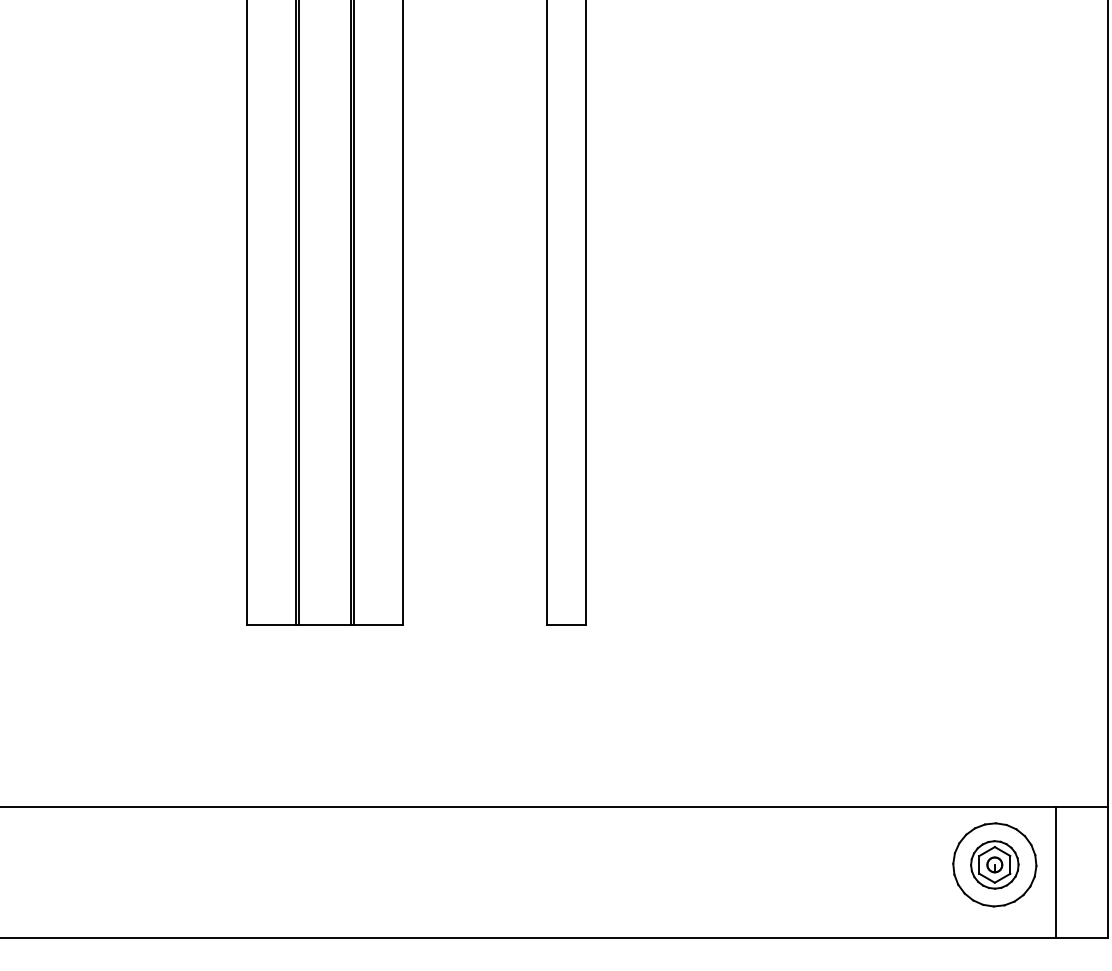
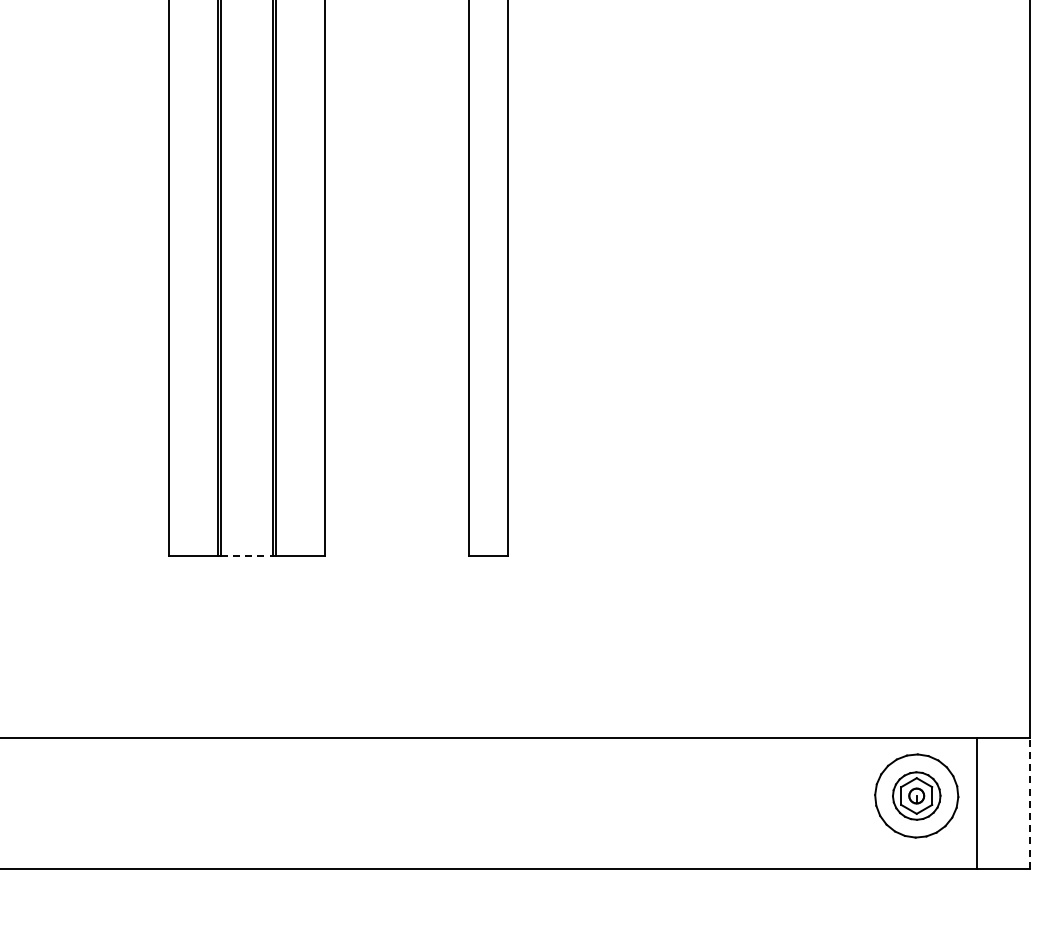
line: (325, 624) -> (247, 555), solid -> dashed
line: (1107, 872) -> (1029, 803), solid -> dashed

